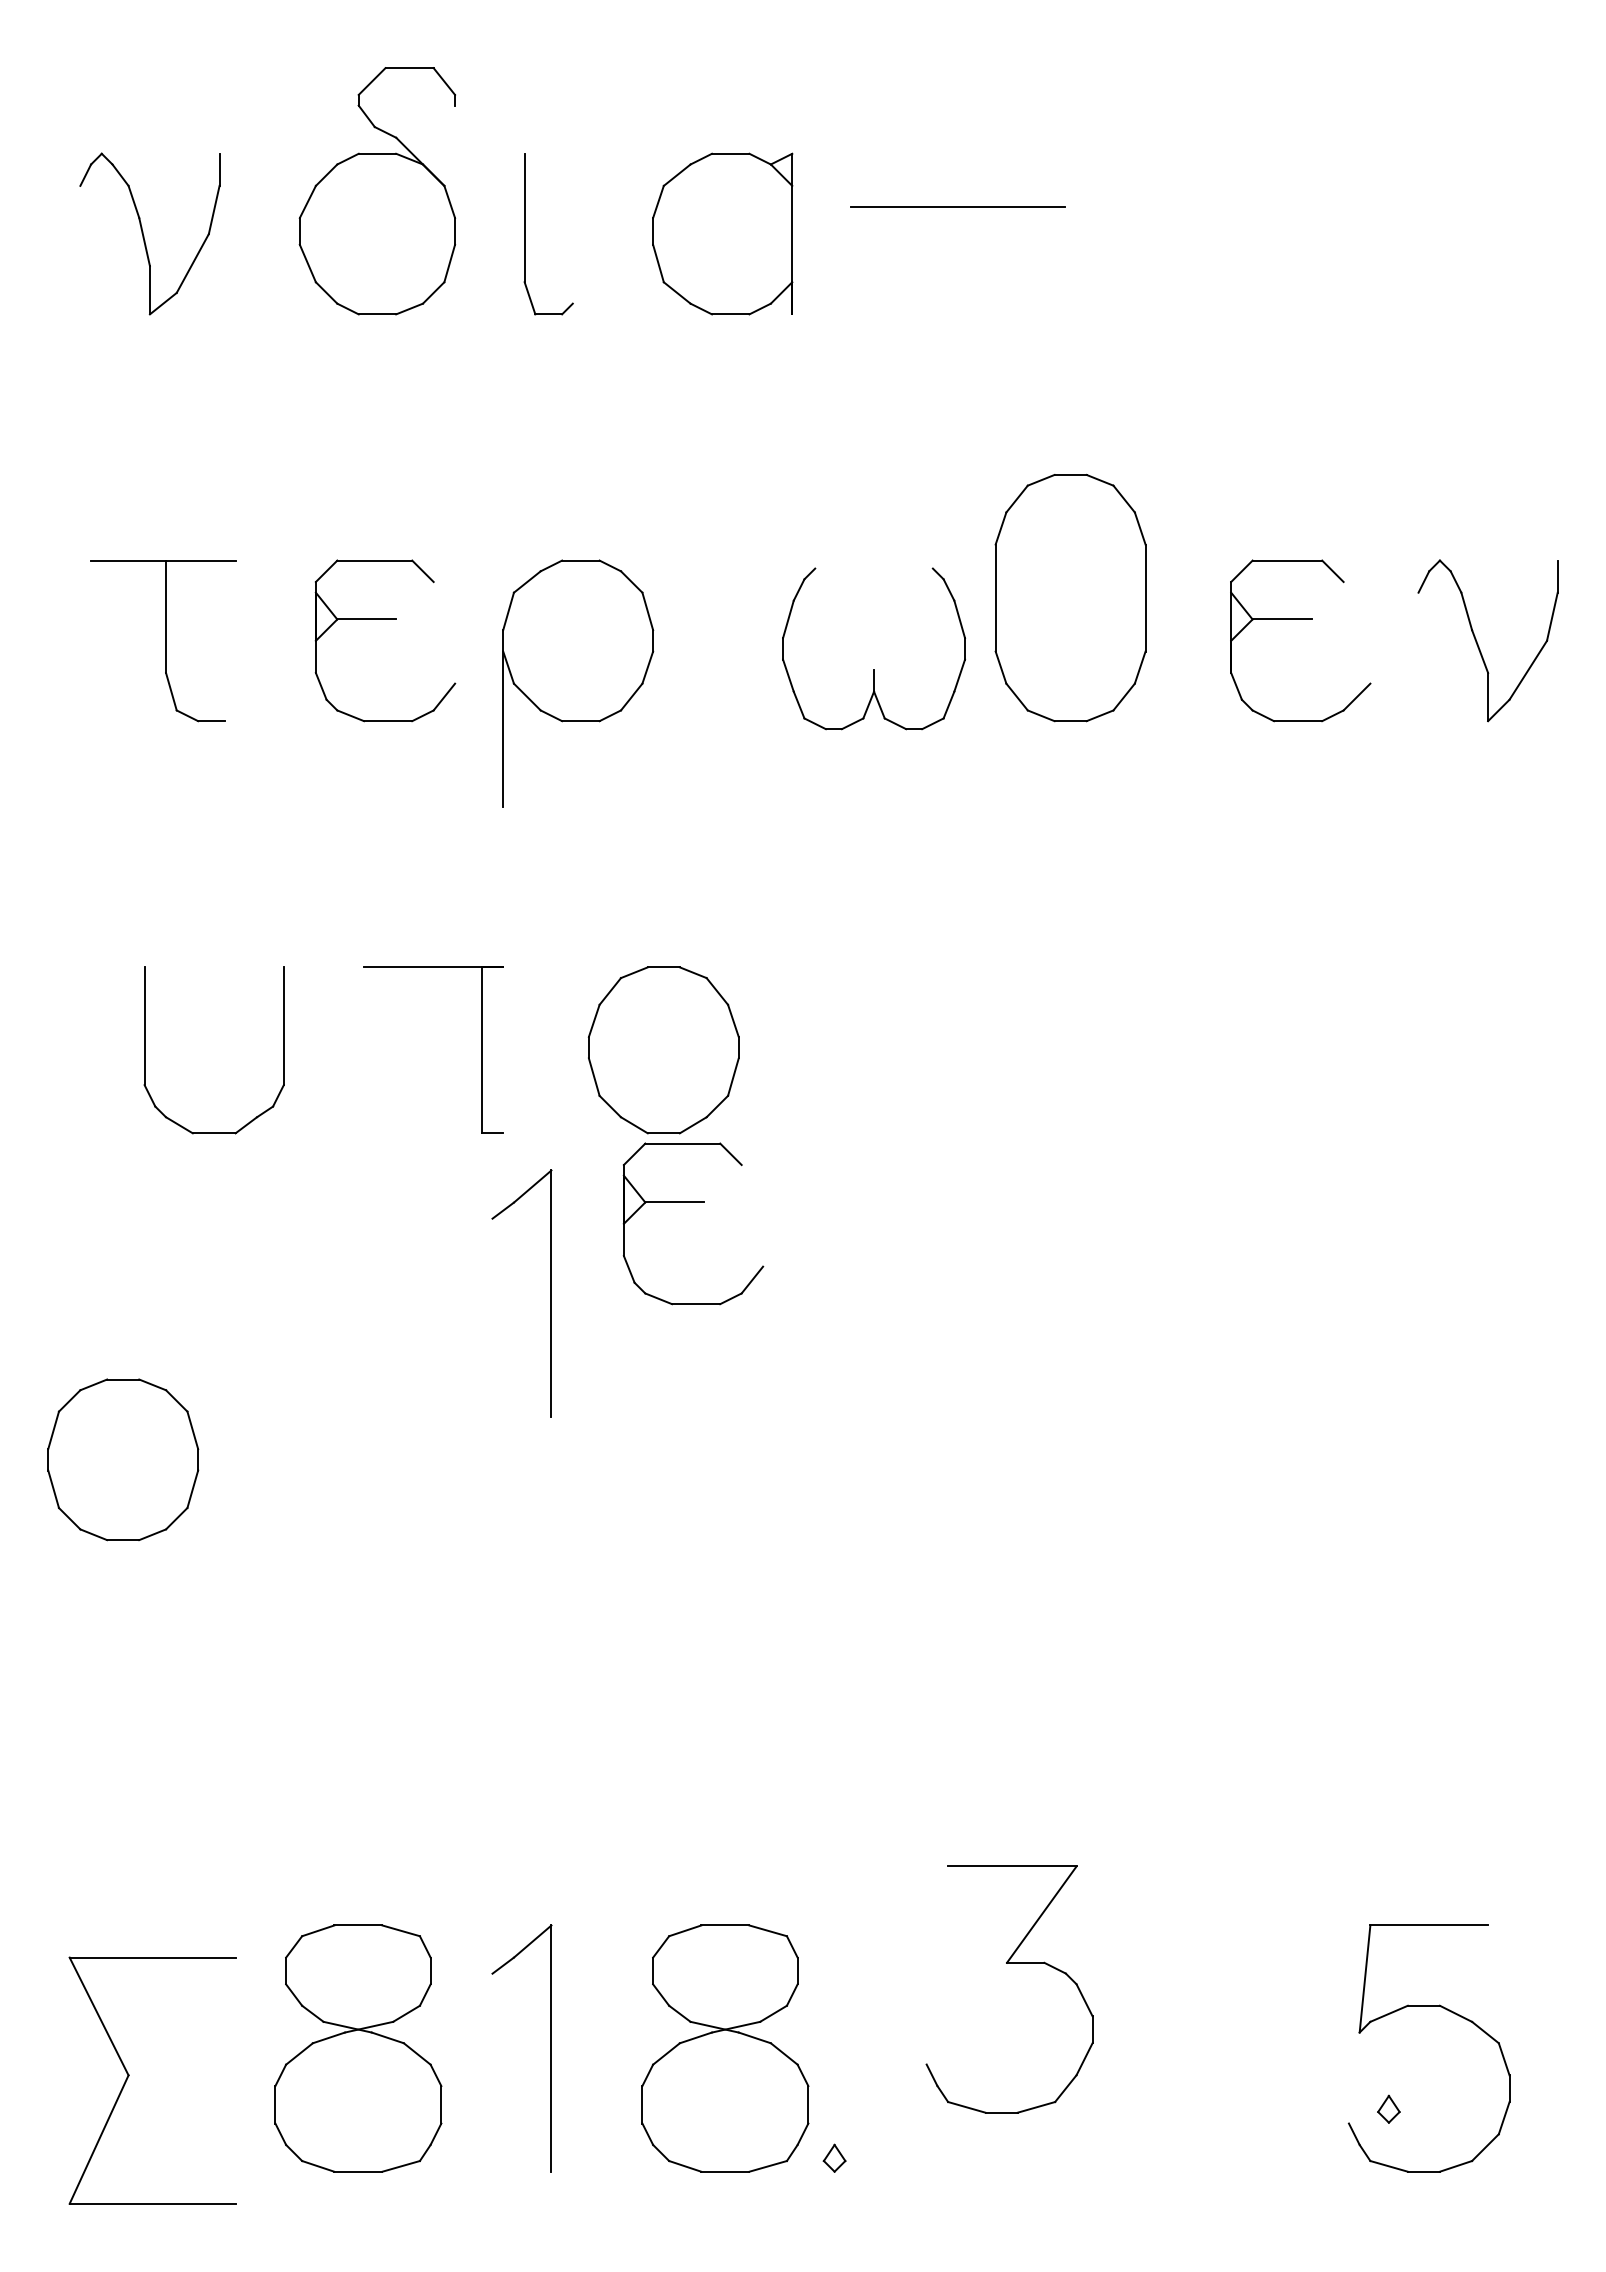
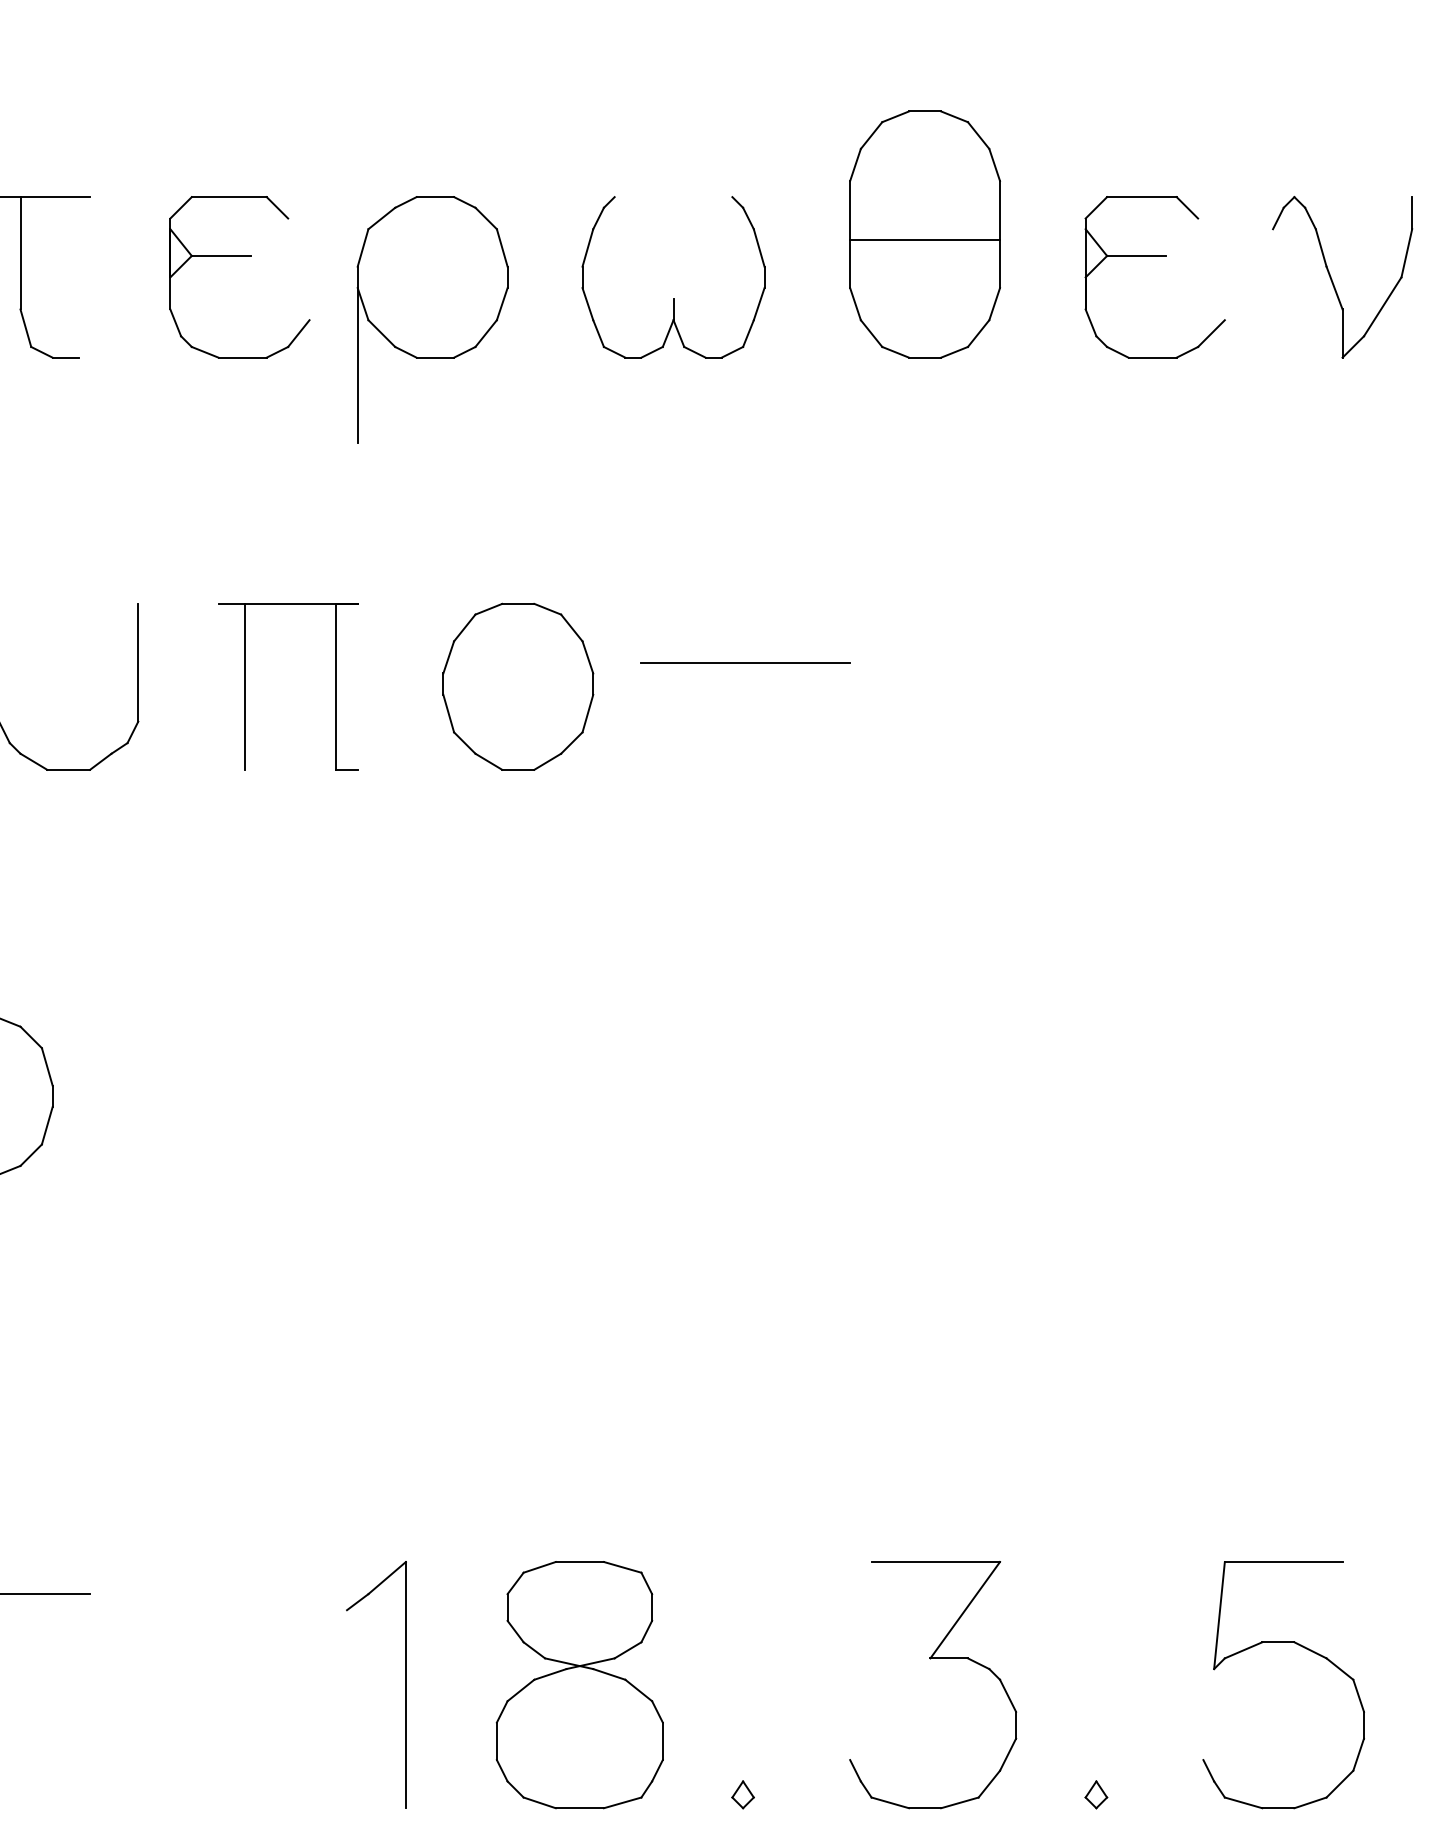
line: (1070, 603) -> (924, 240), added
part: (873, 669) -> (672, 298), moved
line: (890, 1026) -> (744, 663), added
line: (390, 1050) -> (244, 687), added
part: (693, 1202) -> (547, 839), removed
part: (550, 1293) -> (404, 930), removed
part: (1009, 1963) -> (932, 1659), moved
part: (358, 2048) -> (212, 1685), removed
part: (1388, 2108) -> (1095, 1794), moved
part: (834, 2157) -> (742, 1794), moved

